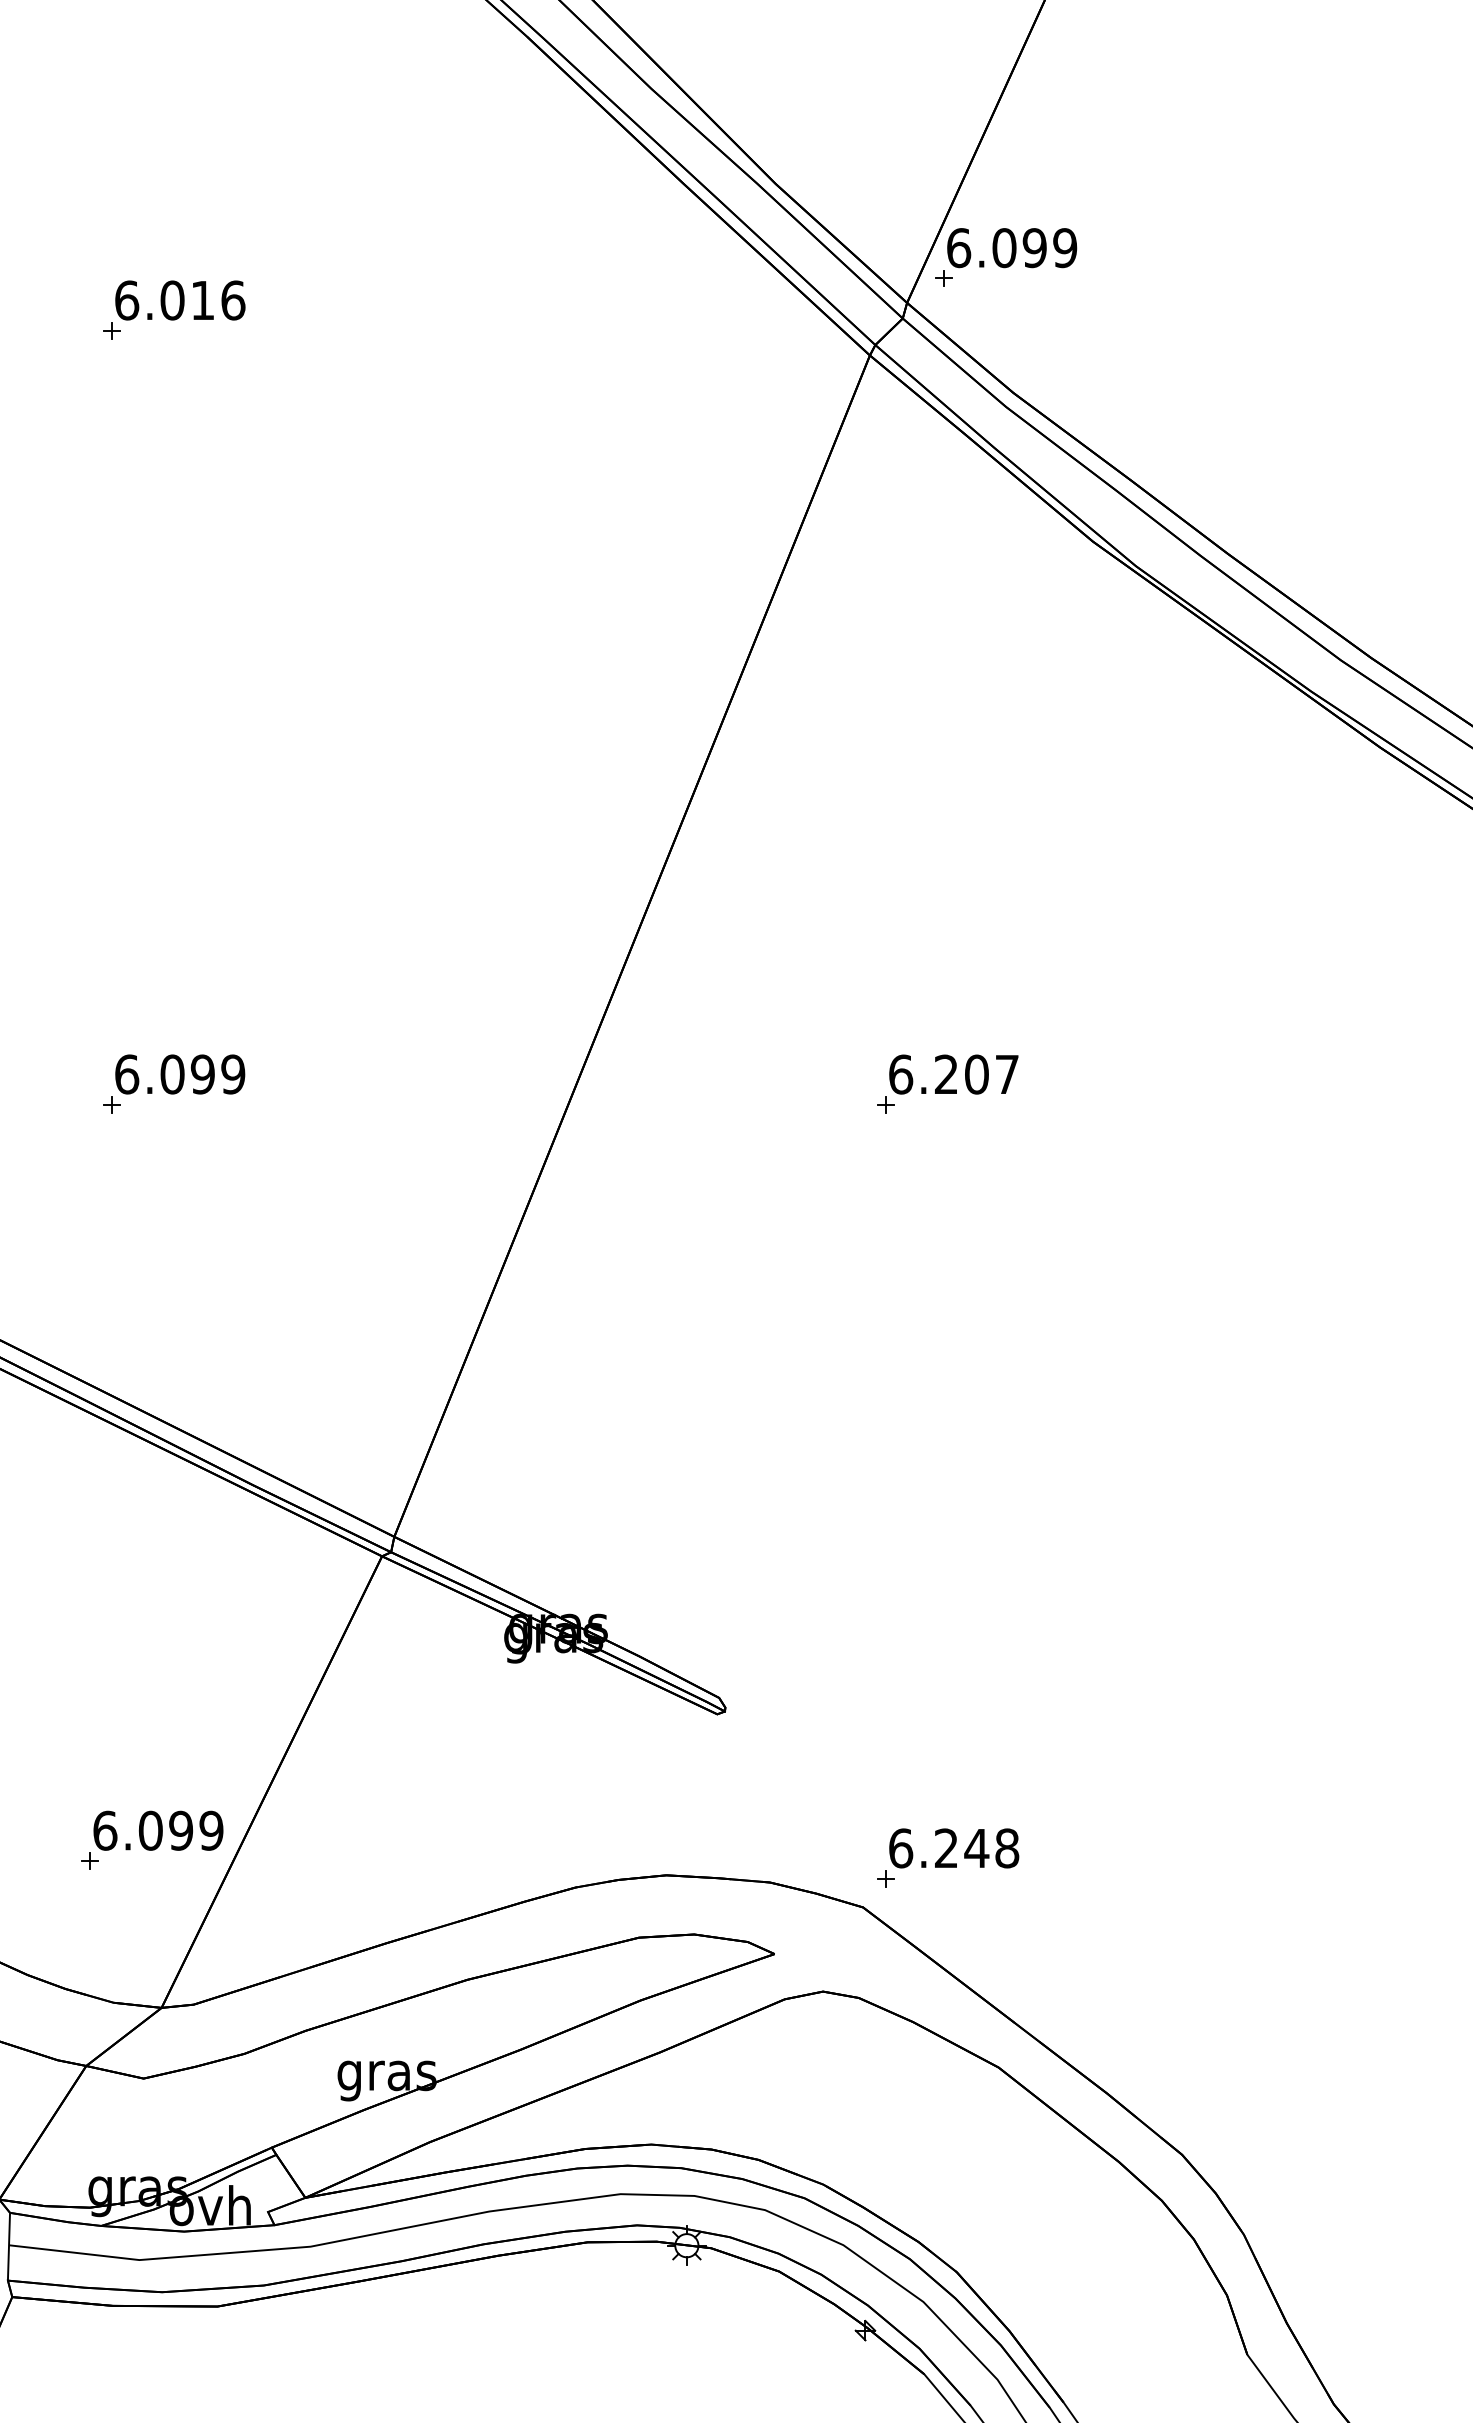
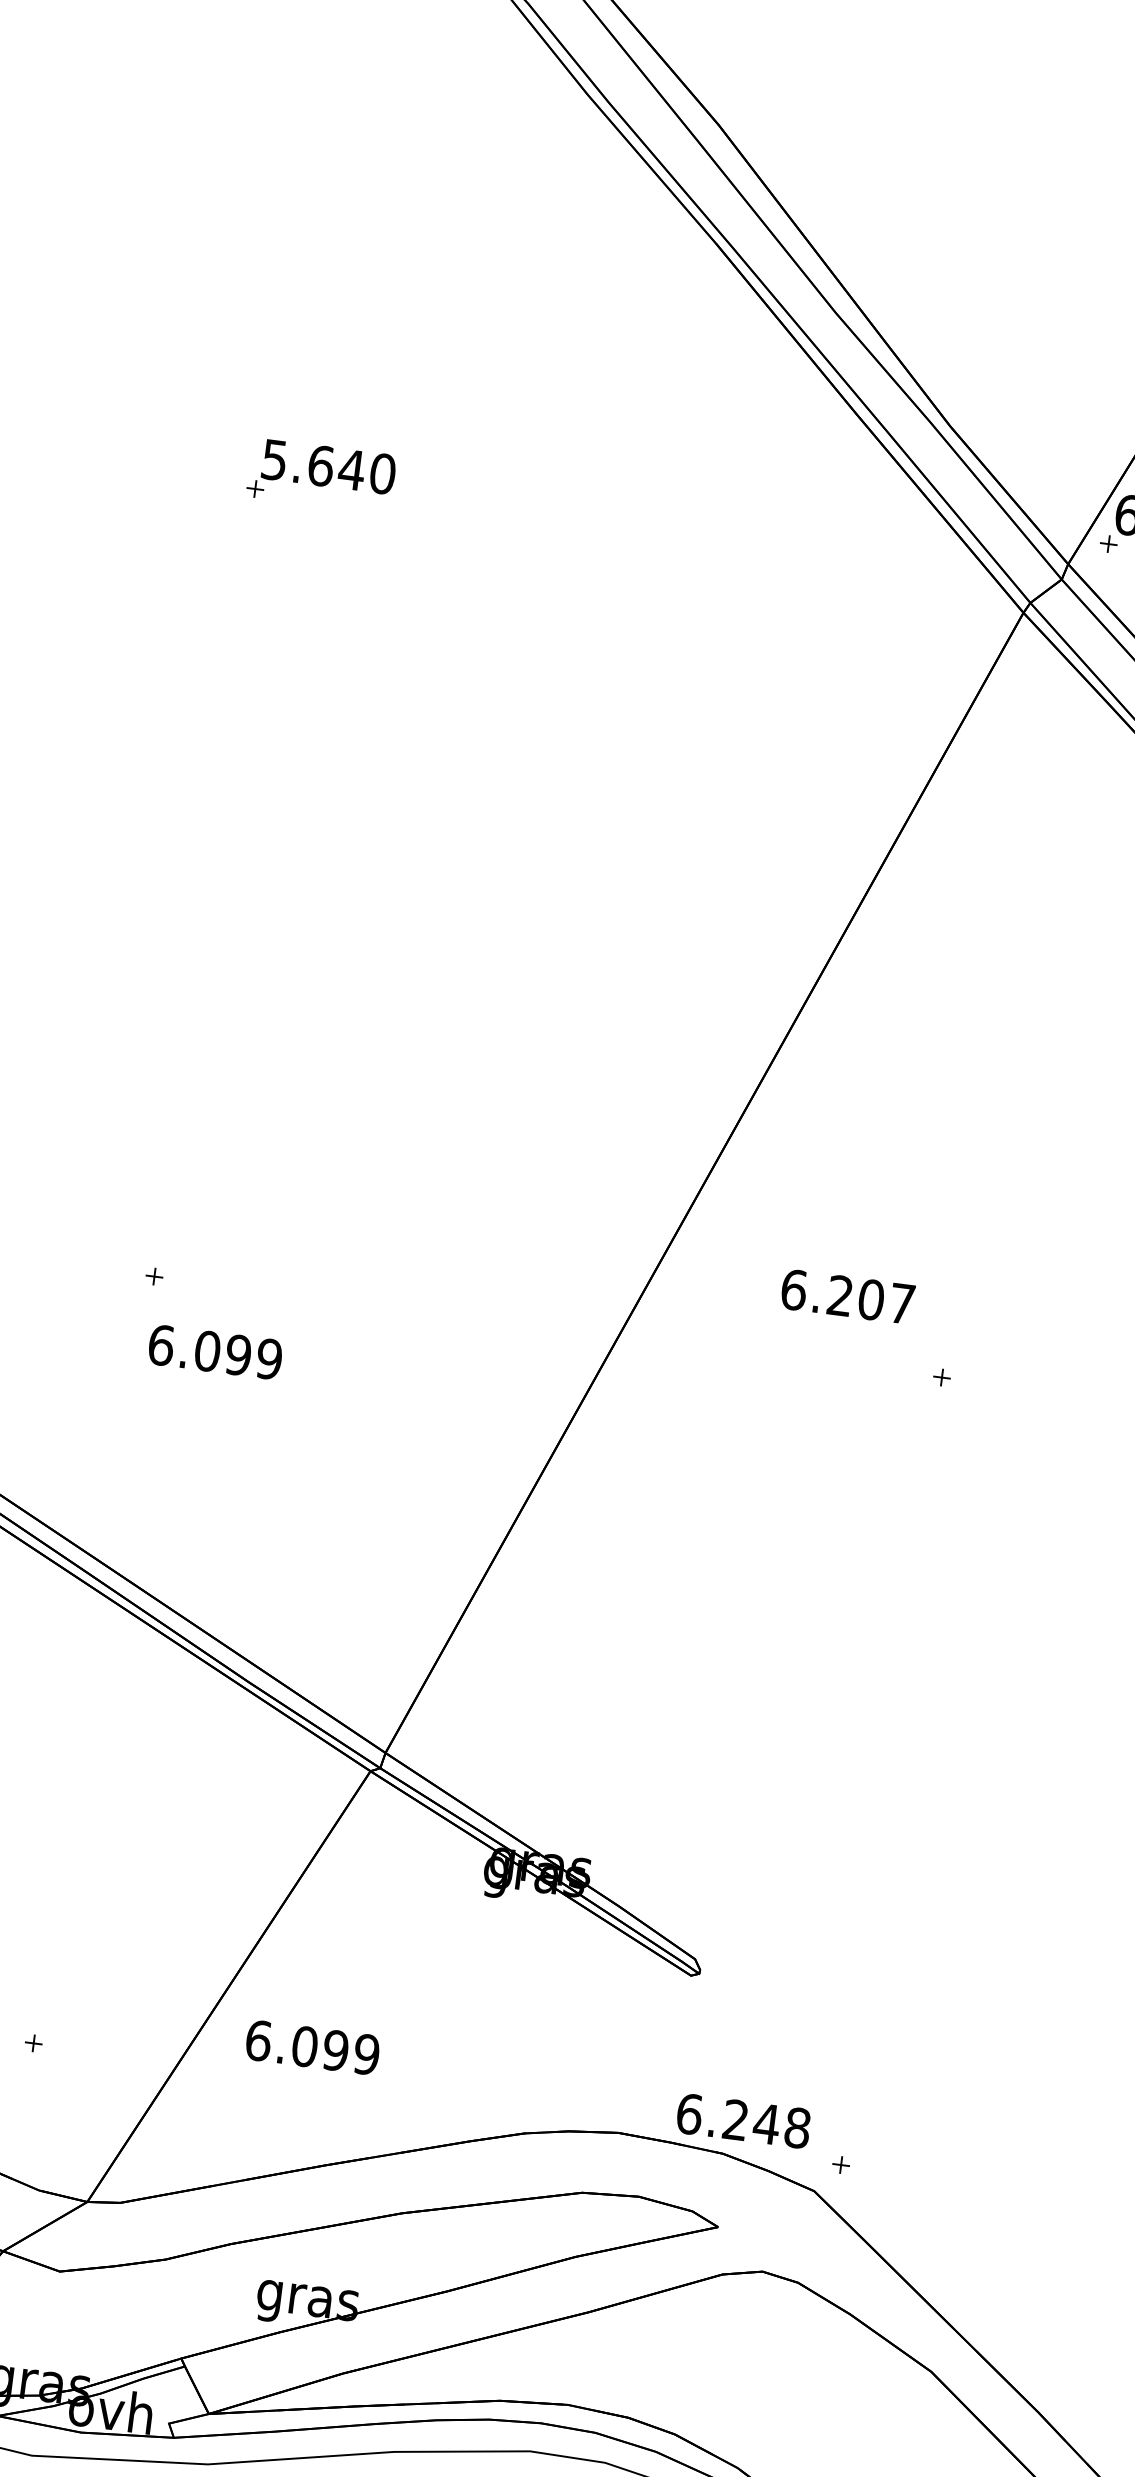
text: (180, 300) -> (329, 467), 6.016 -> 5.640
text: (180, 1074) -> (215, 1352), moved
text: (953, 1074) -> (847, 1296), moved
text: (158, 1830) -> (312, 2047), moved
text: (954, 1848) -> (743, 2121), moved

